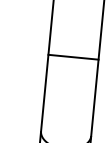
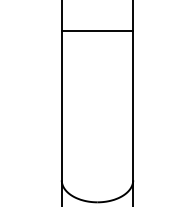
line: (73, 57) -> (97, 31), moved

